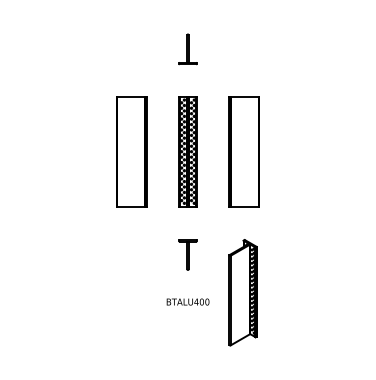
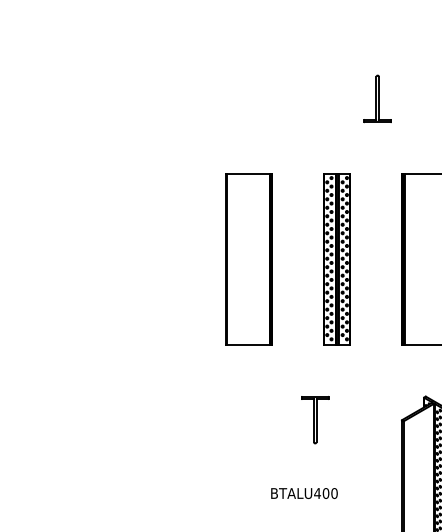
part: (187, 49) -> (376, 99), moved
part: (187, 254) -> (314, 419), moved
text: (187, 301) -> (303, 492), moved

